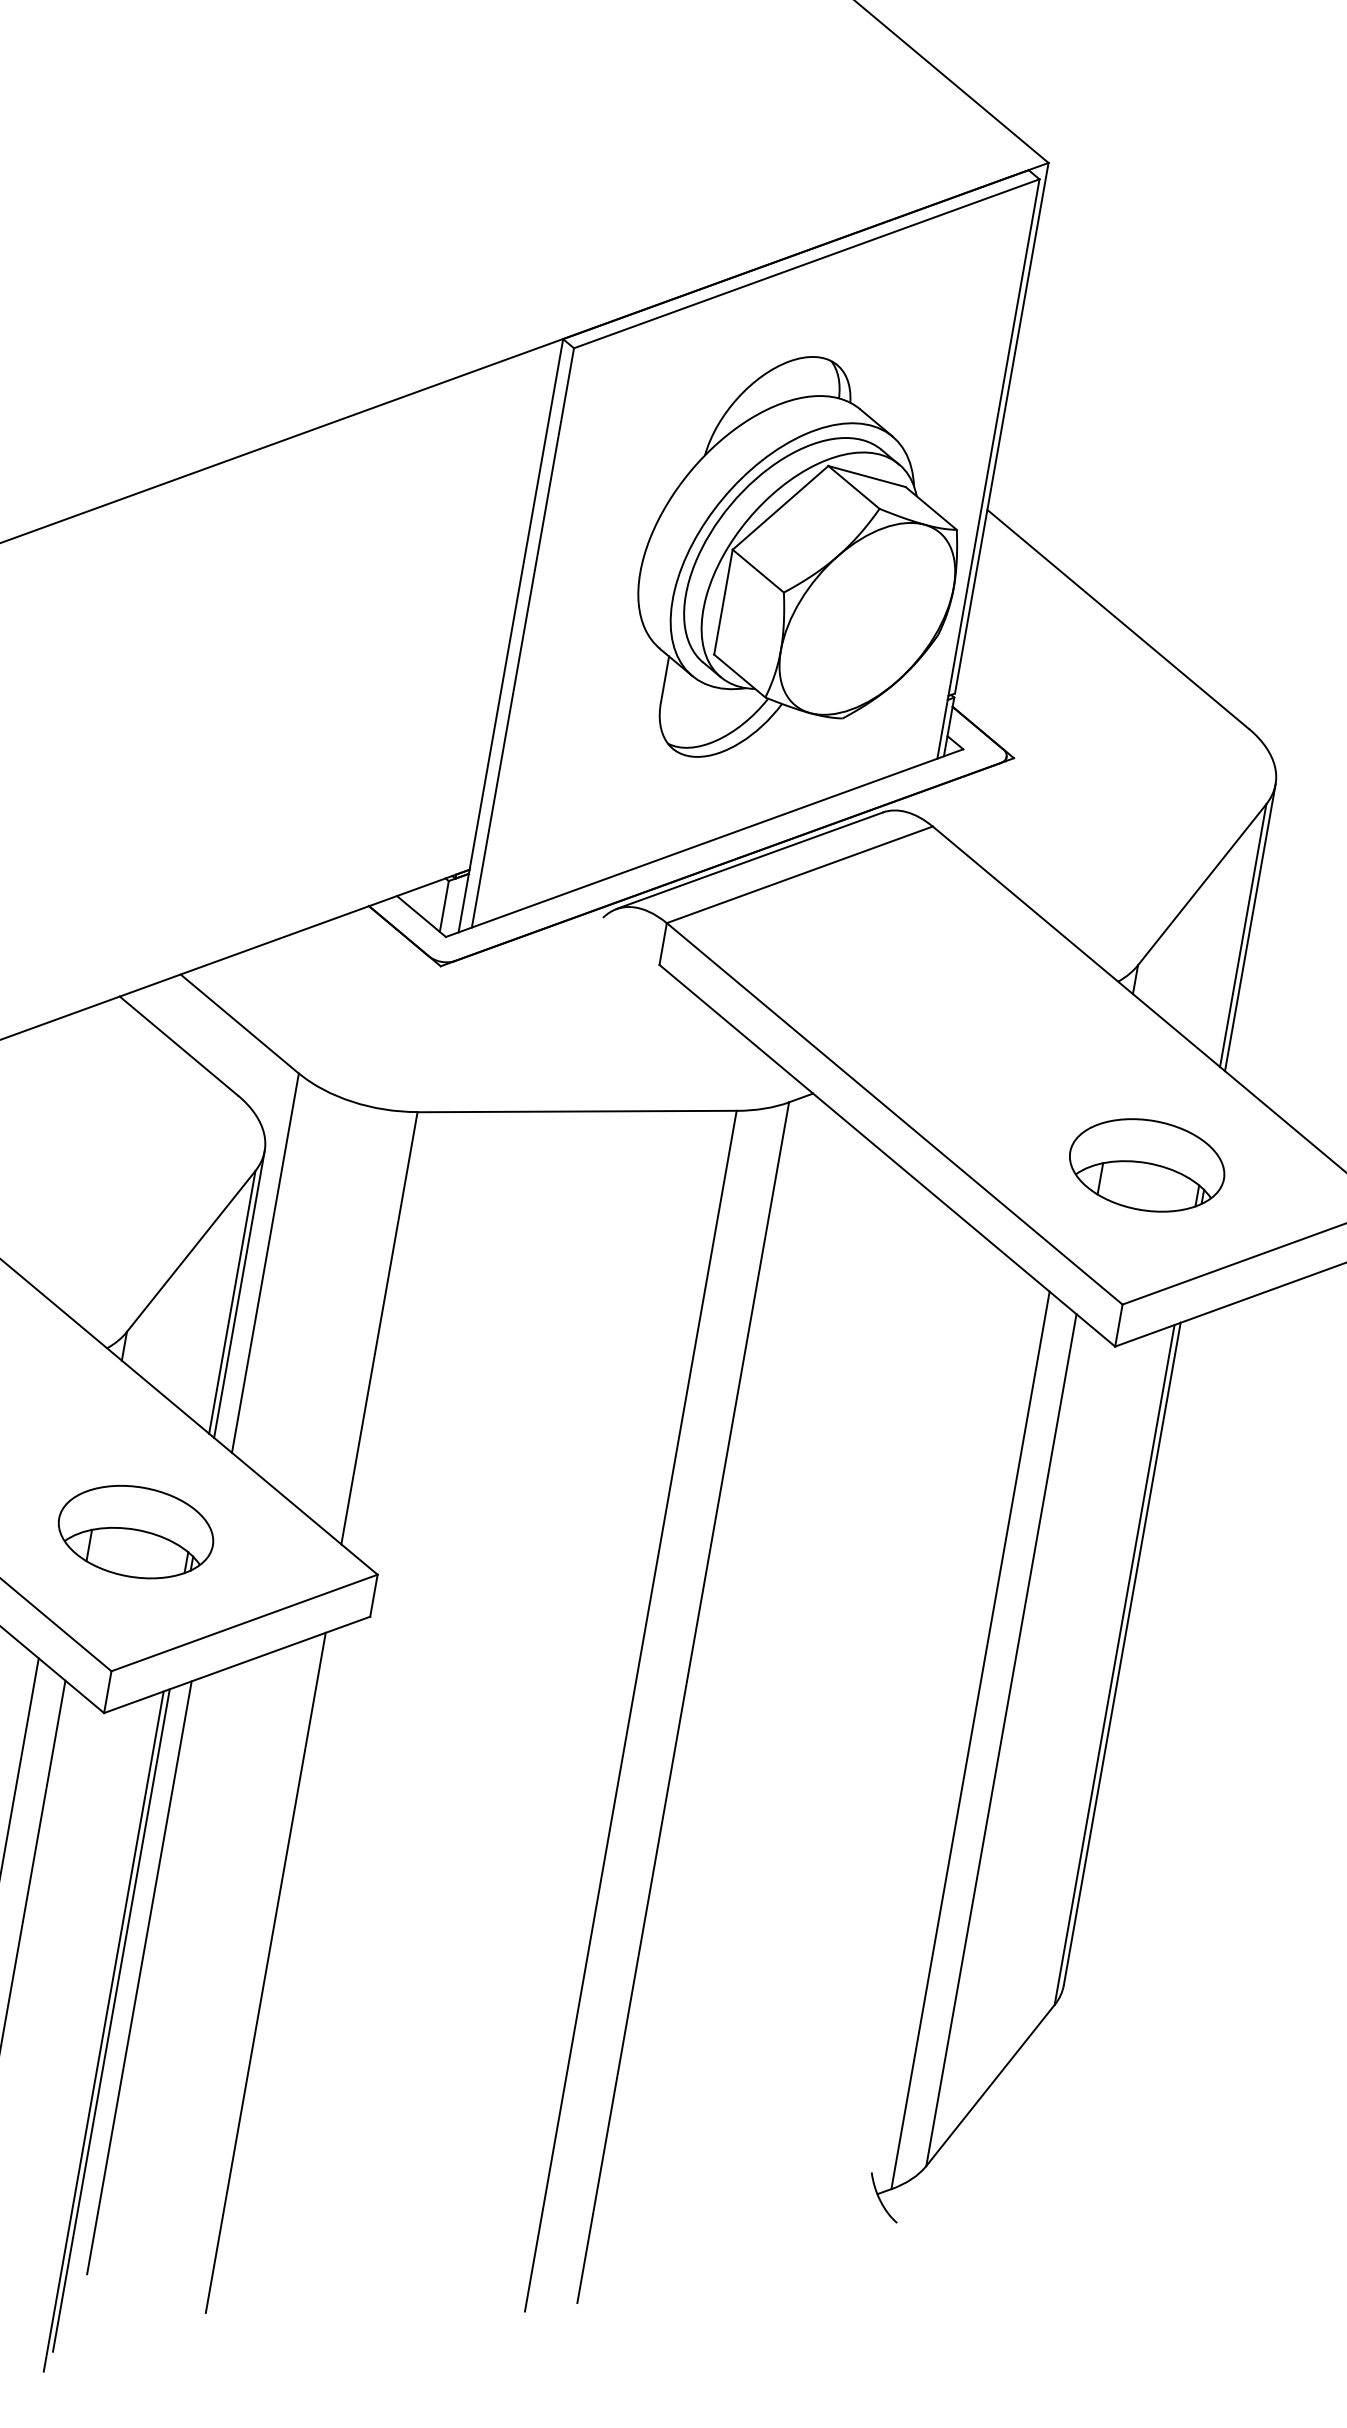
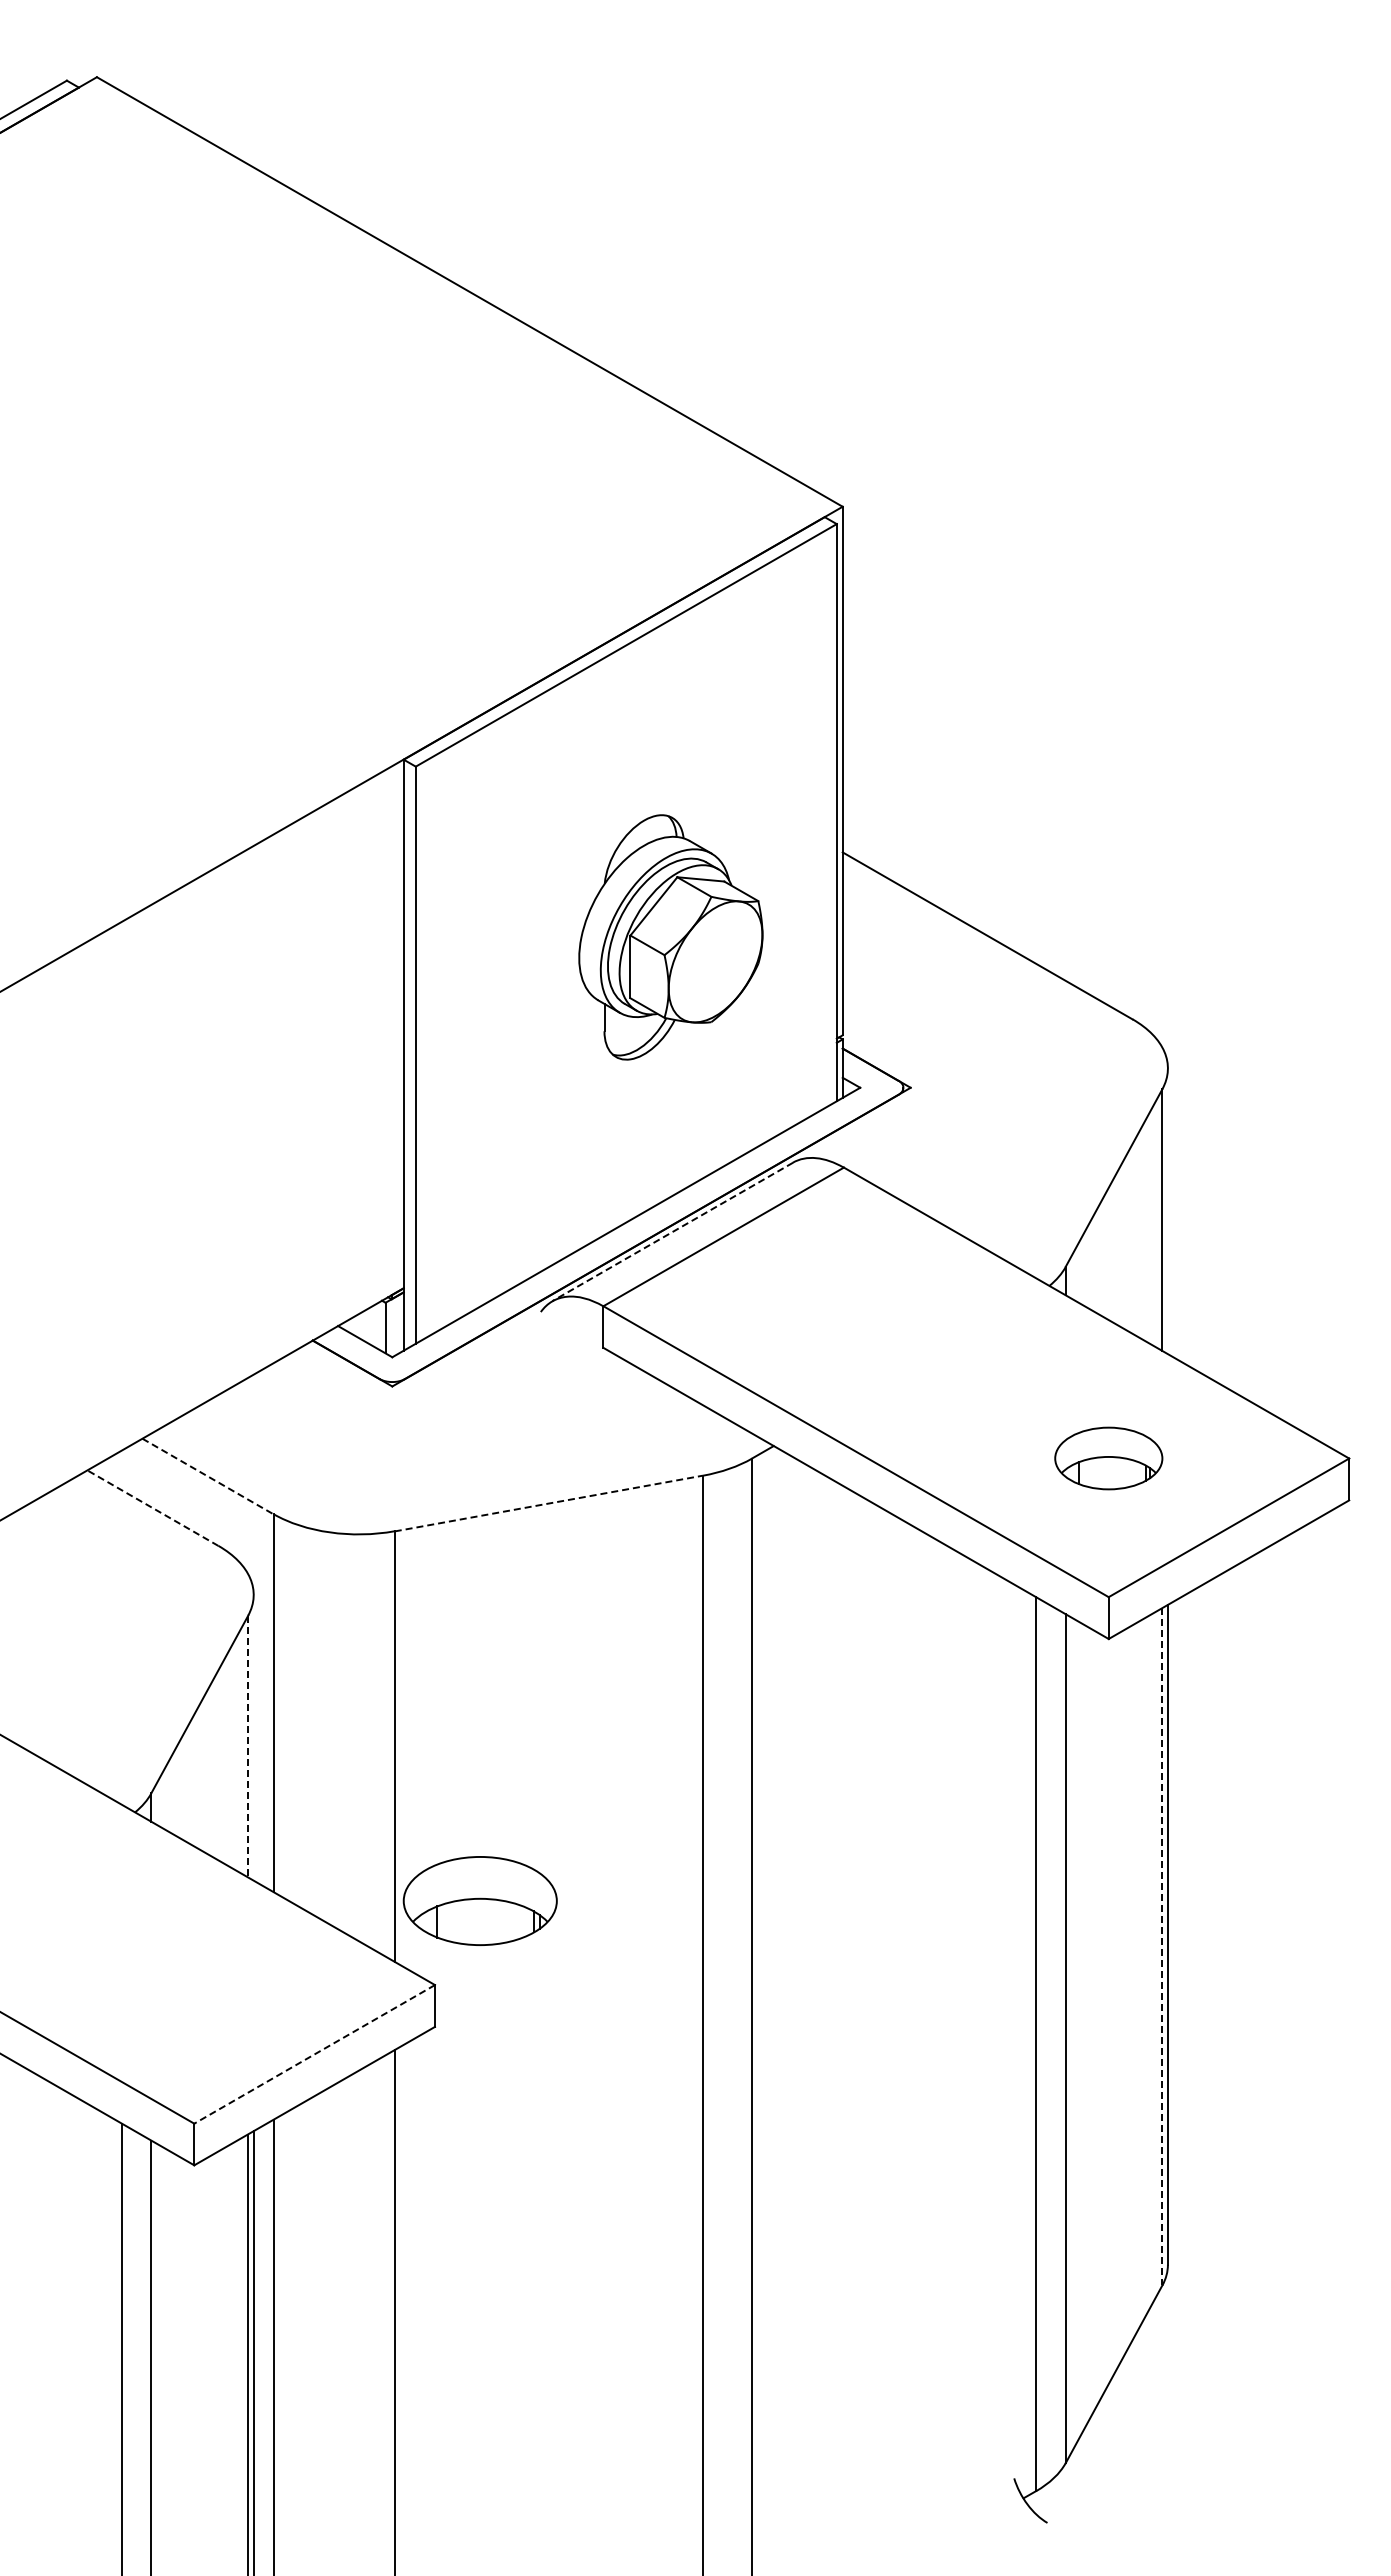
part: (799, 564) -> (670, 937), size x0.6
line: (749, 860) -> (672, 1231), solid -> dashed
line: (1249, 927) -> (1167, 1211), removed
line: (239, 1023) -> (207, 1476), solid -> dashed
line: (178, 1046) -> (152, 1508), solid -> dashed
line: (576, 1111) -> (548, 1503), solid -> dashed
part: (1146, 1165) -> (1108, 1458), size x0.7
line: (239, 1294) -> (253, 1737), removed
line: (232, 1302) -> (248, 1746), solid -> dashed
part: (135, 1531) -> (479, 1900), moved
line: (244, 1623) -> (314, 2054), solid -> dashed
line: (1114, 1664) -> (1162, 1946), solid -> dashed

